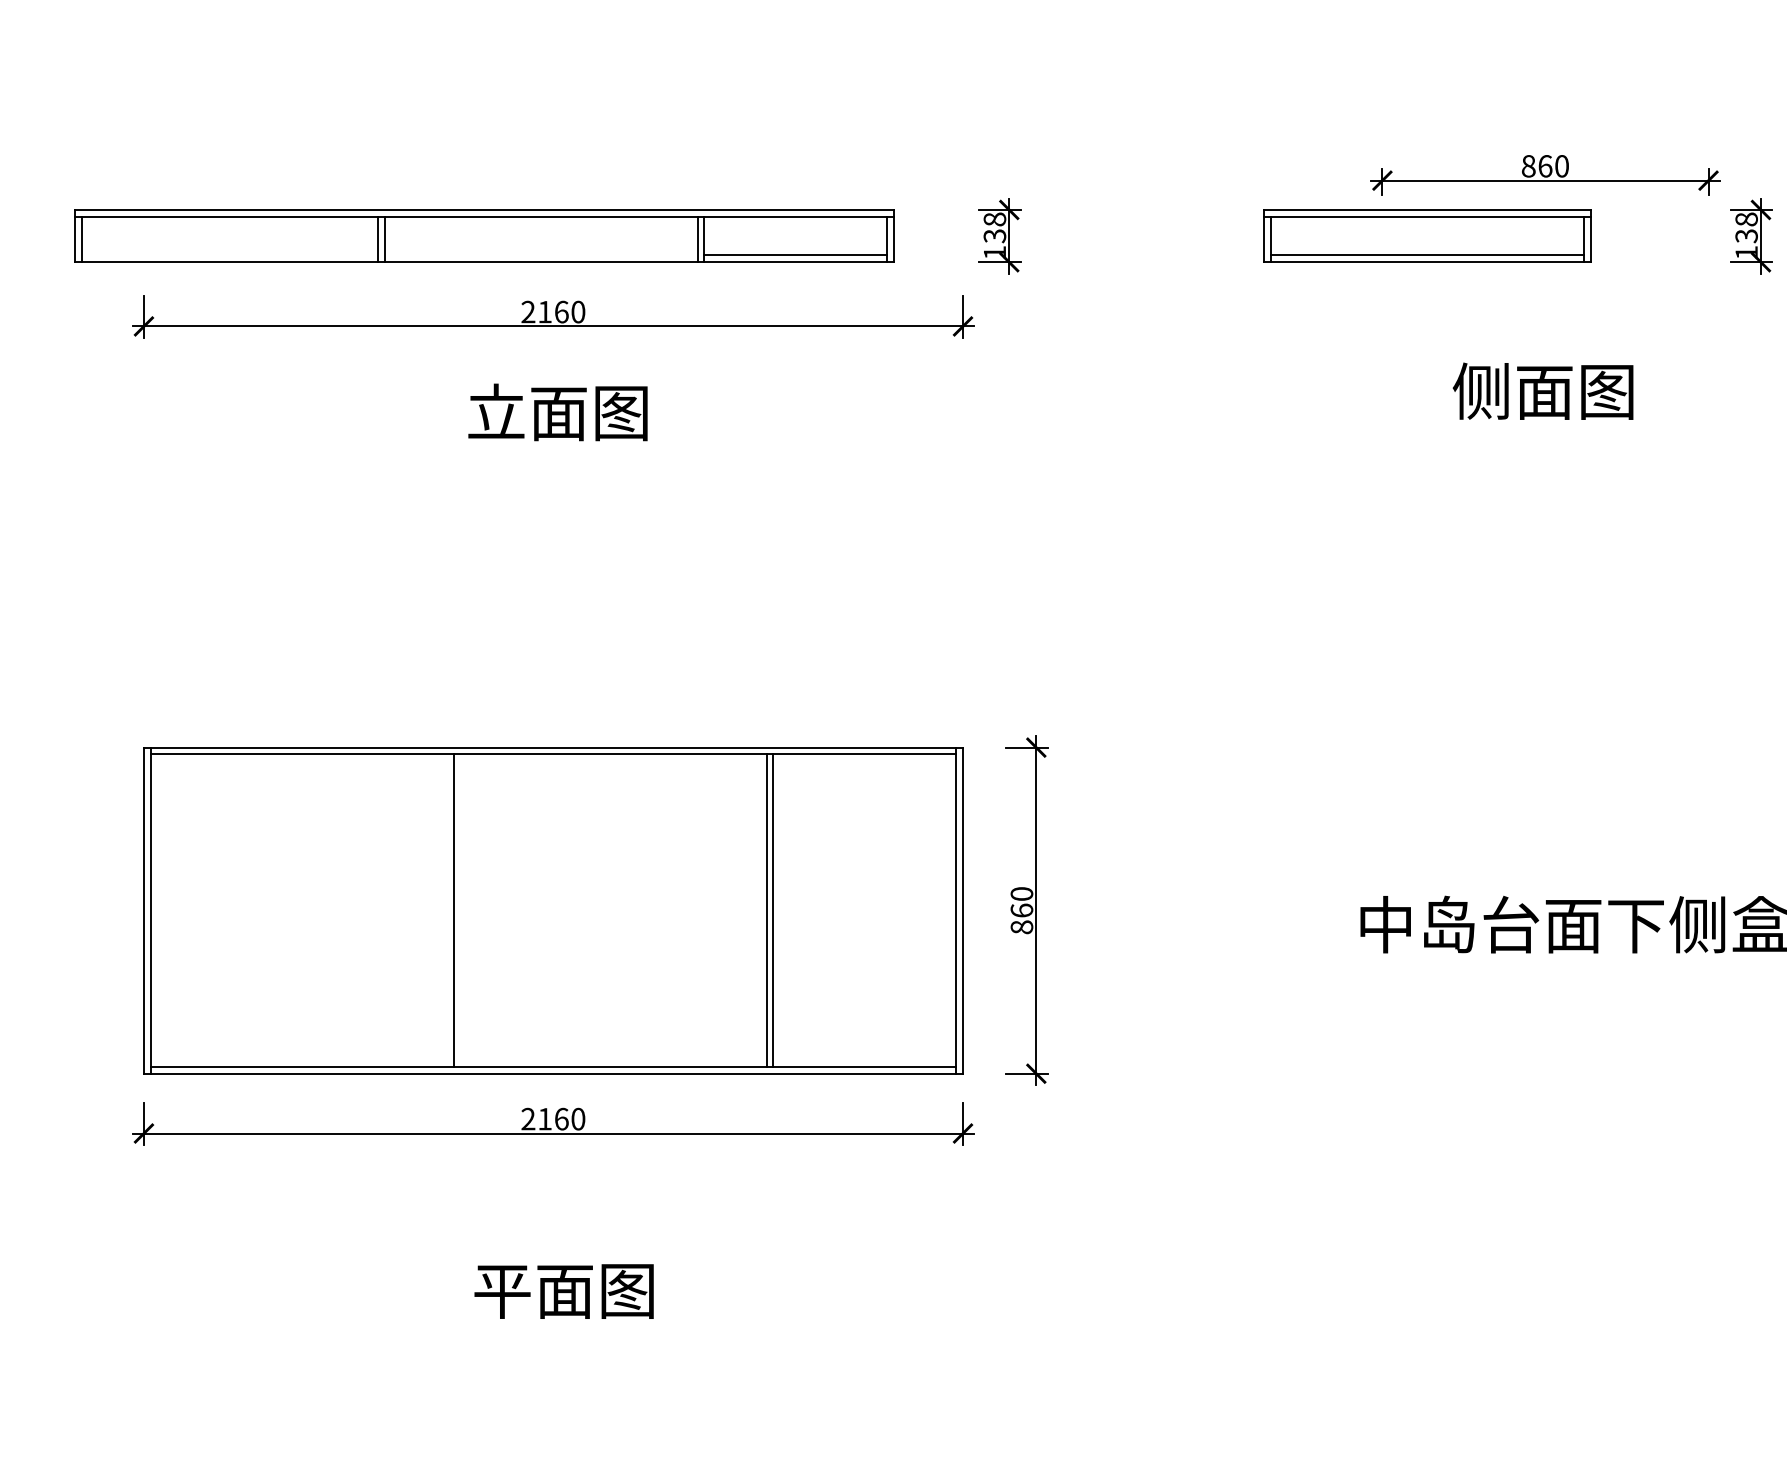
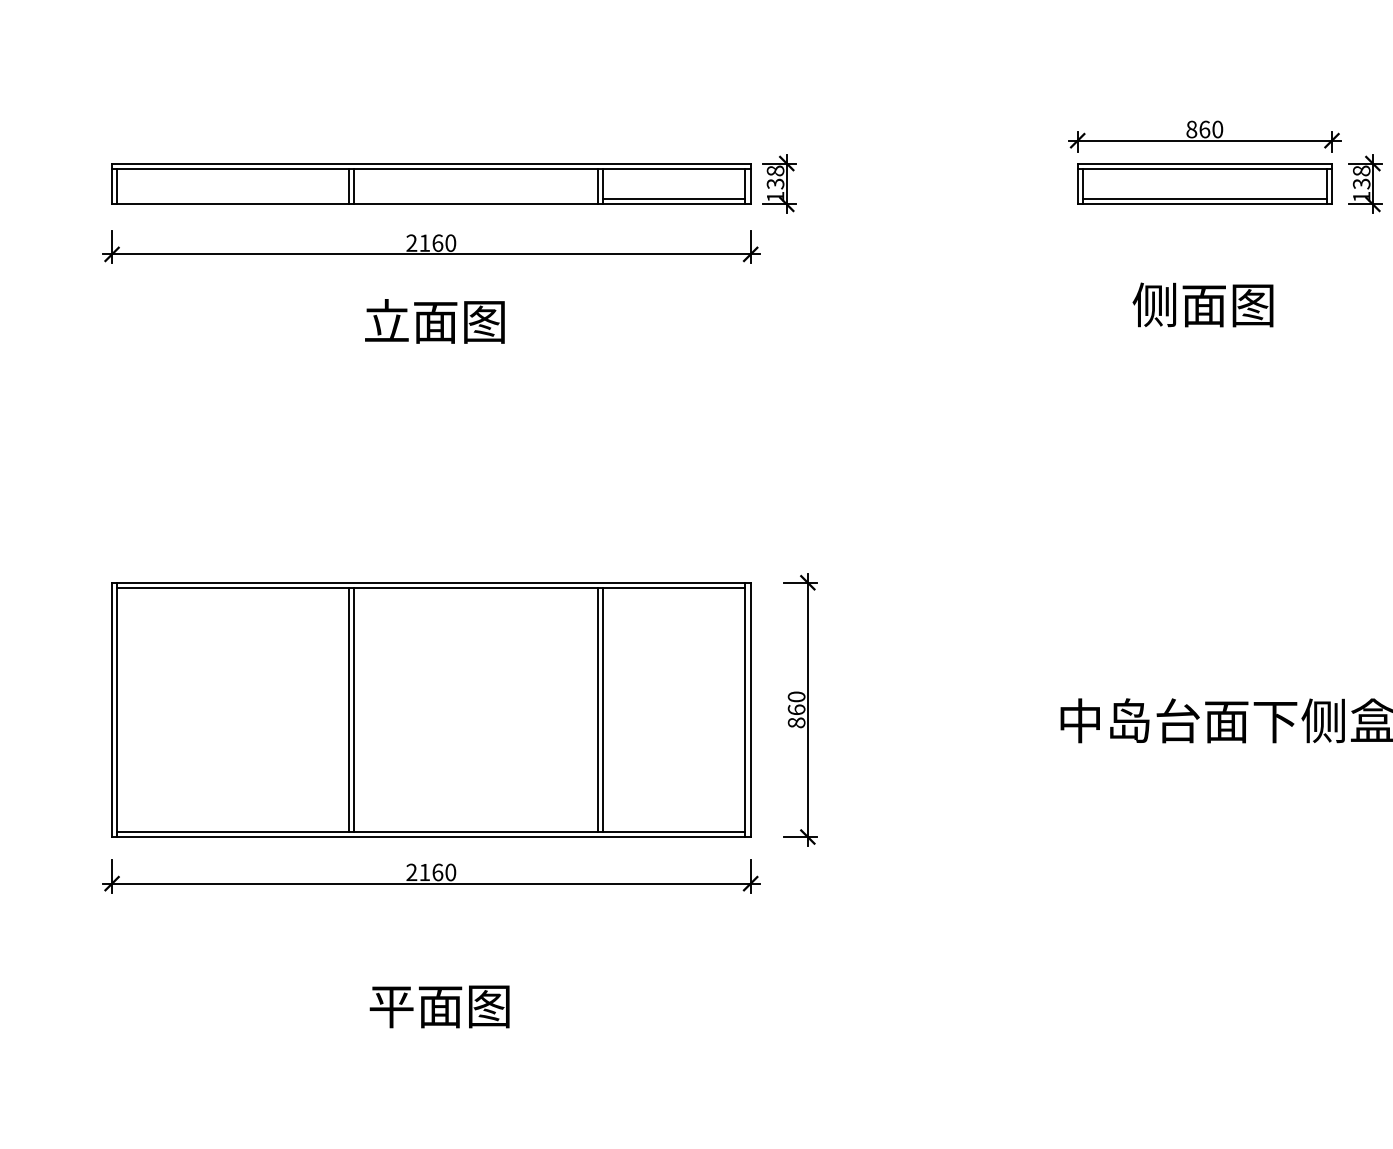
part: (484, 235) -> (431, 183), moved
part: (1427, 235) -> (1204, 183), moved
line: (447, 910) -> (348, 709), added

